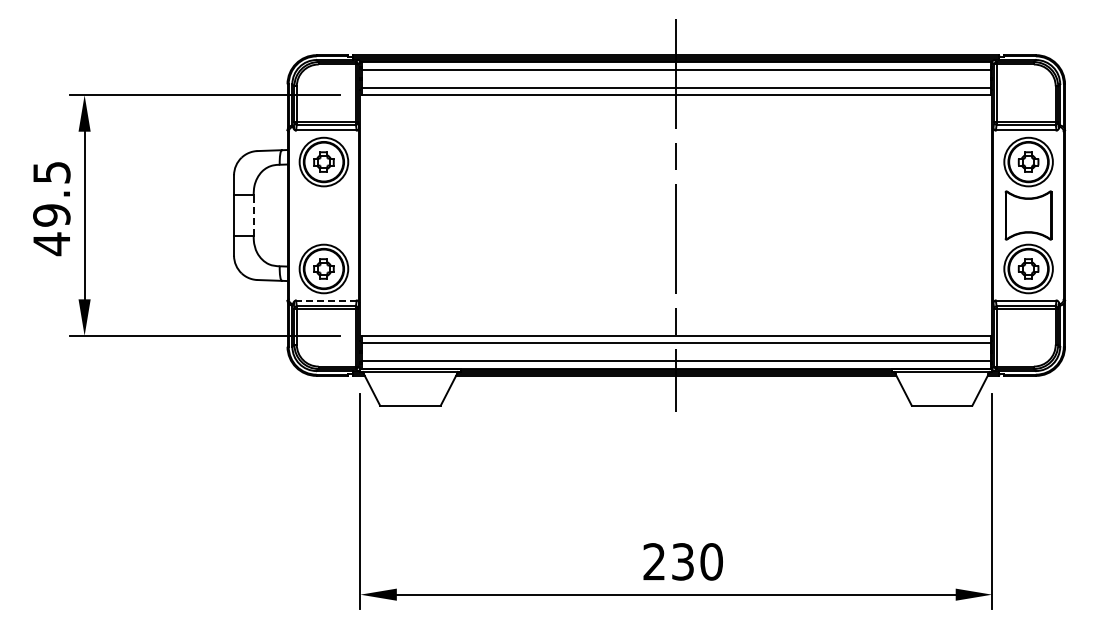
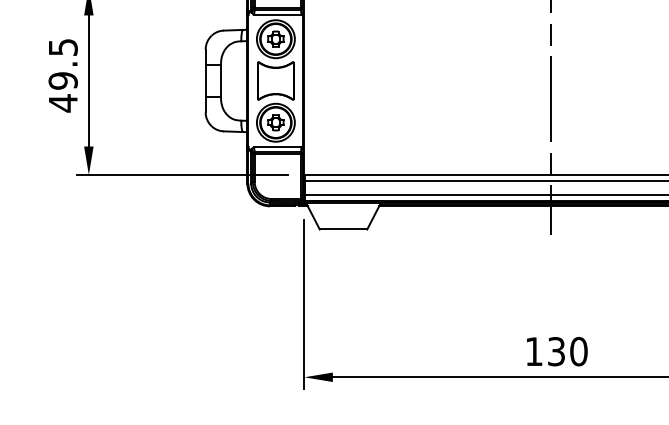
line: (253, 215) -> (220, 80), dashed -> solid
part: (323, 215) -> (275, 80), added
line: (325, 300) -> (277, 147), dashed -> solid
text: (653, 561) -> (533, 351), 230 -> 130

